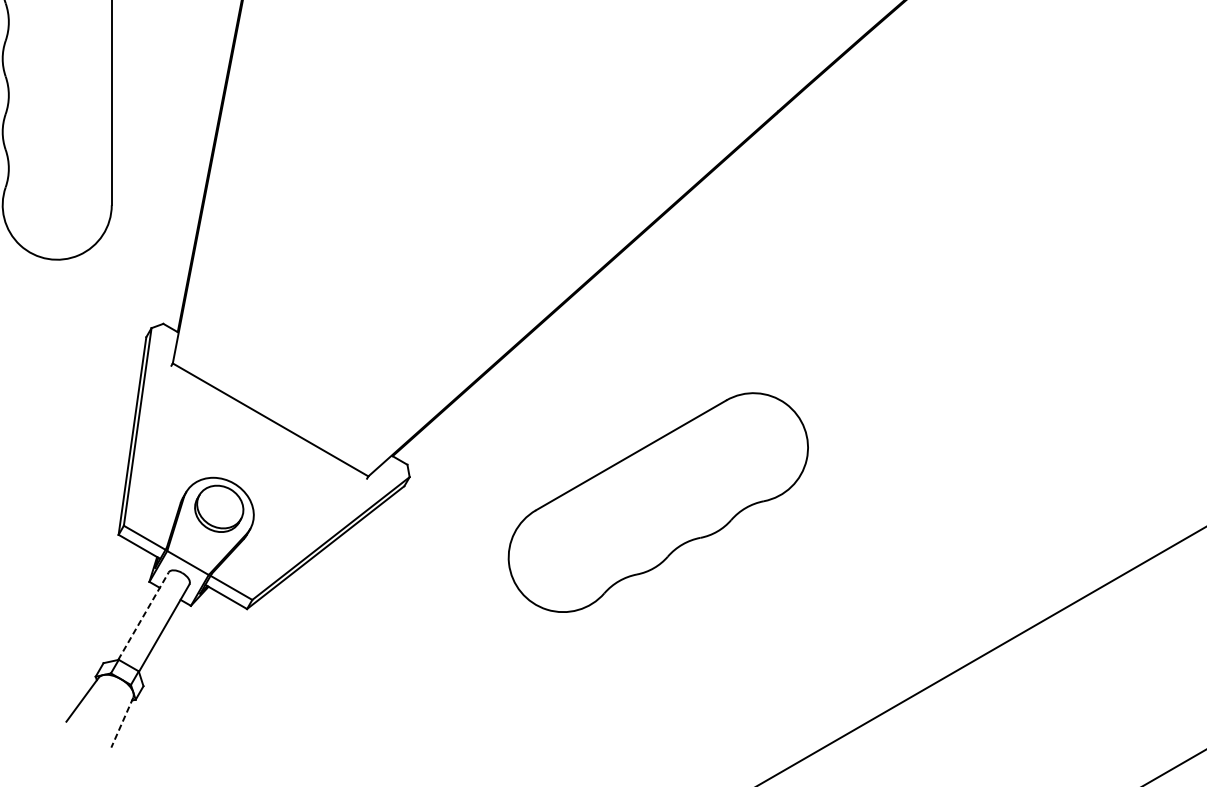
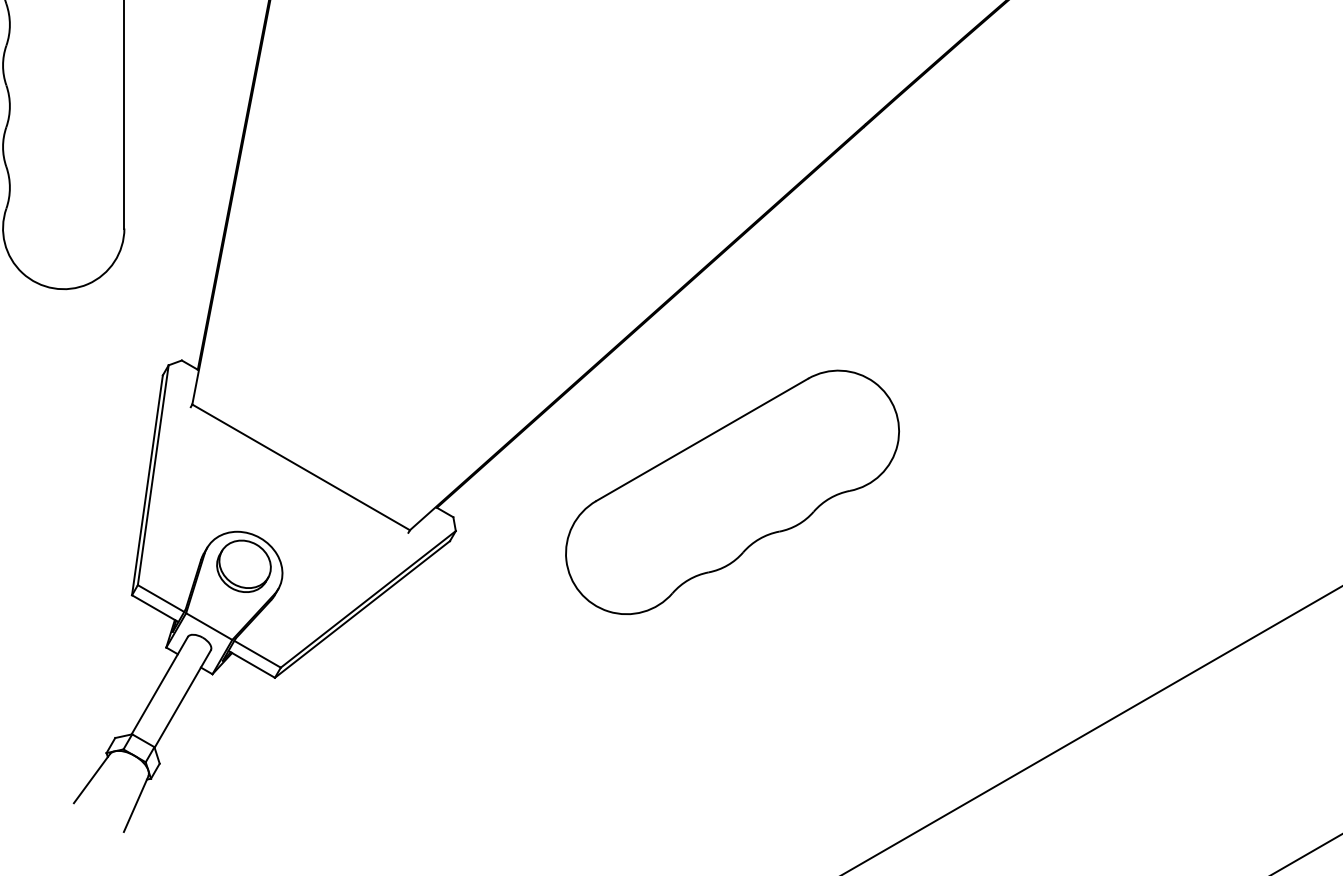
part: (658, 501) -> (732, 491), moved
line: (143, 615) -> (159, 685), dashed -> solid
line: (121, 722) -> (135, 804), dashed -> solid

